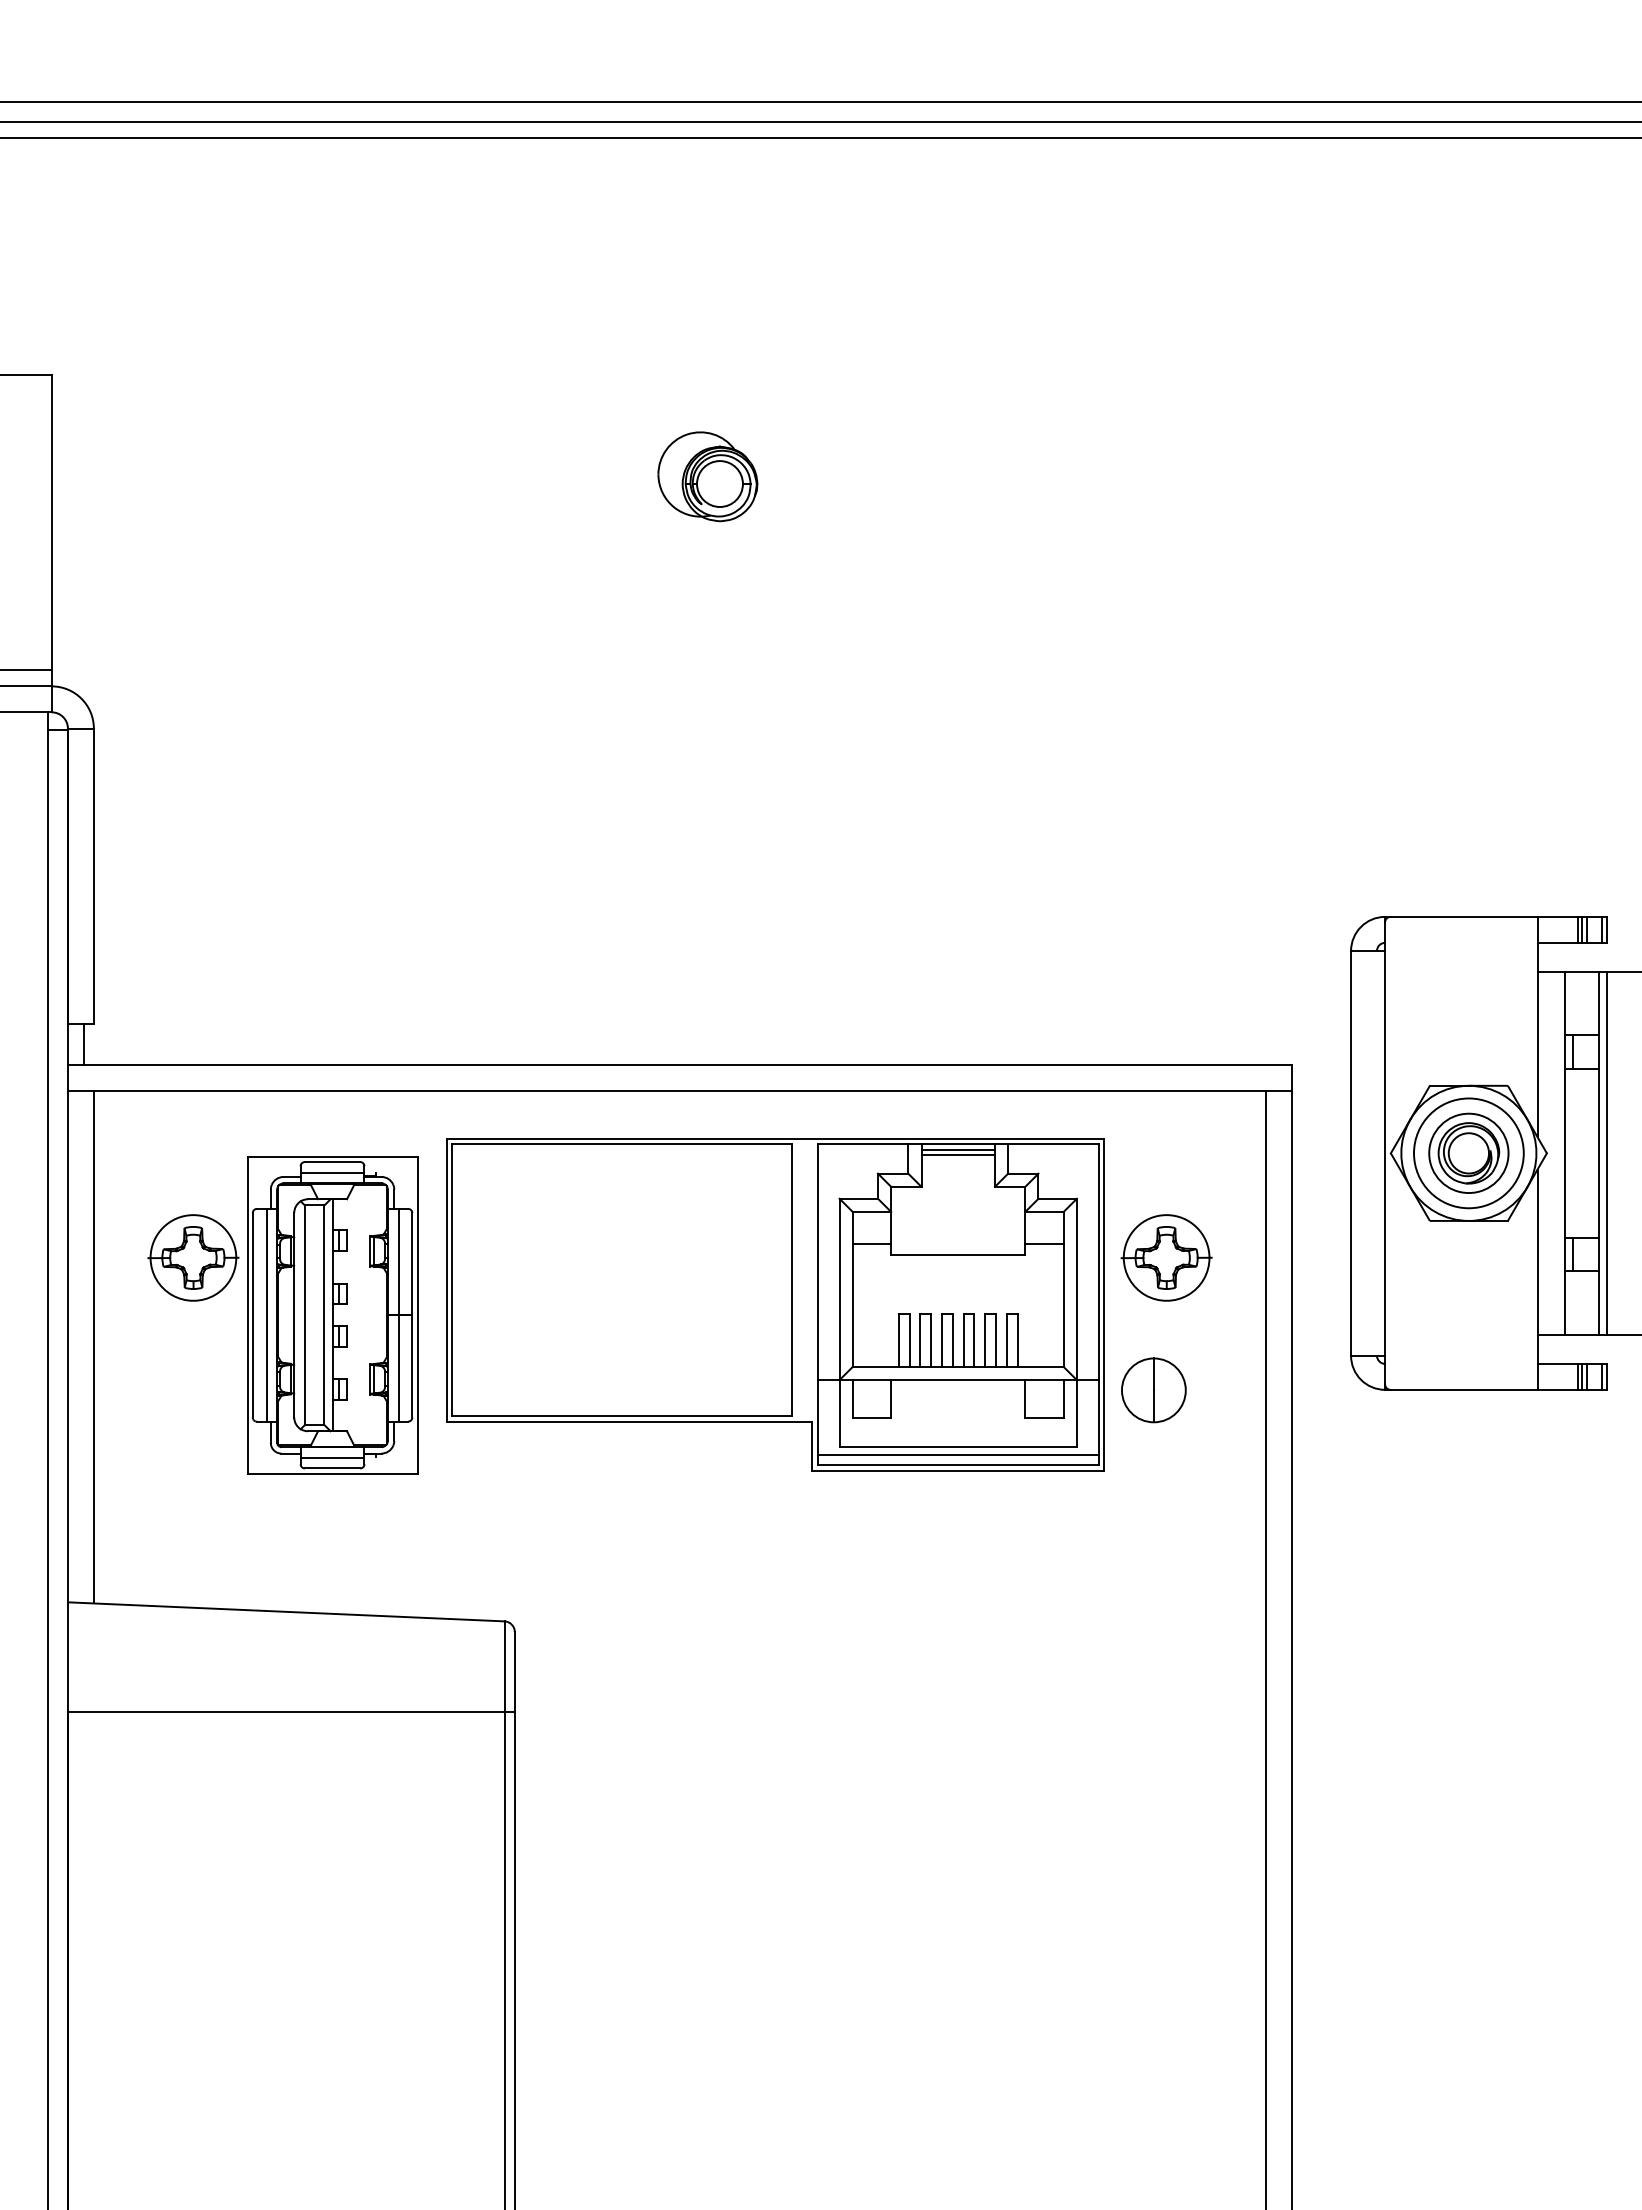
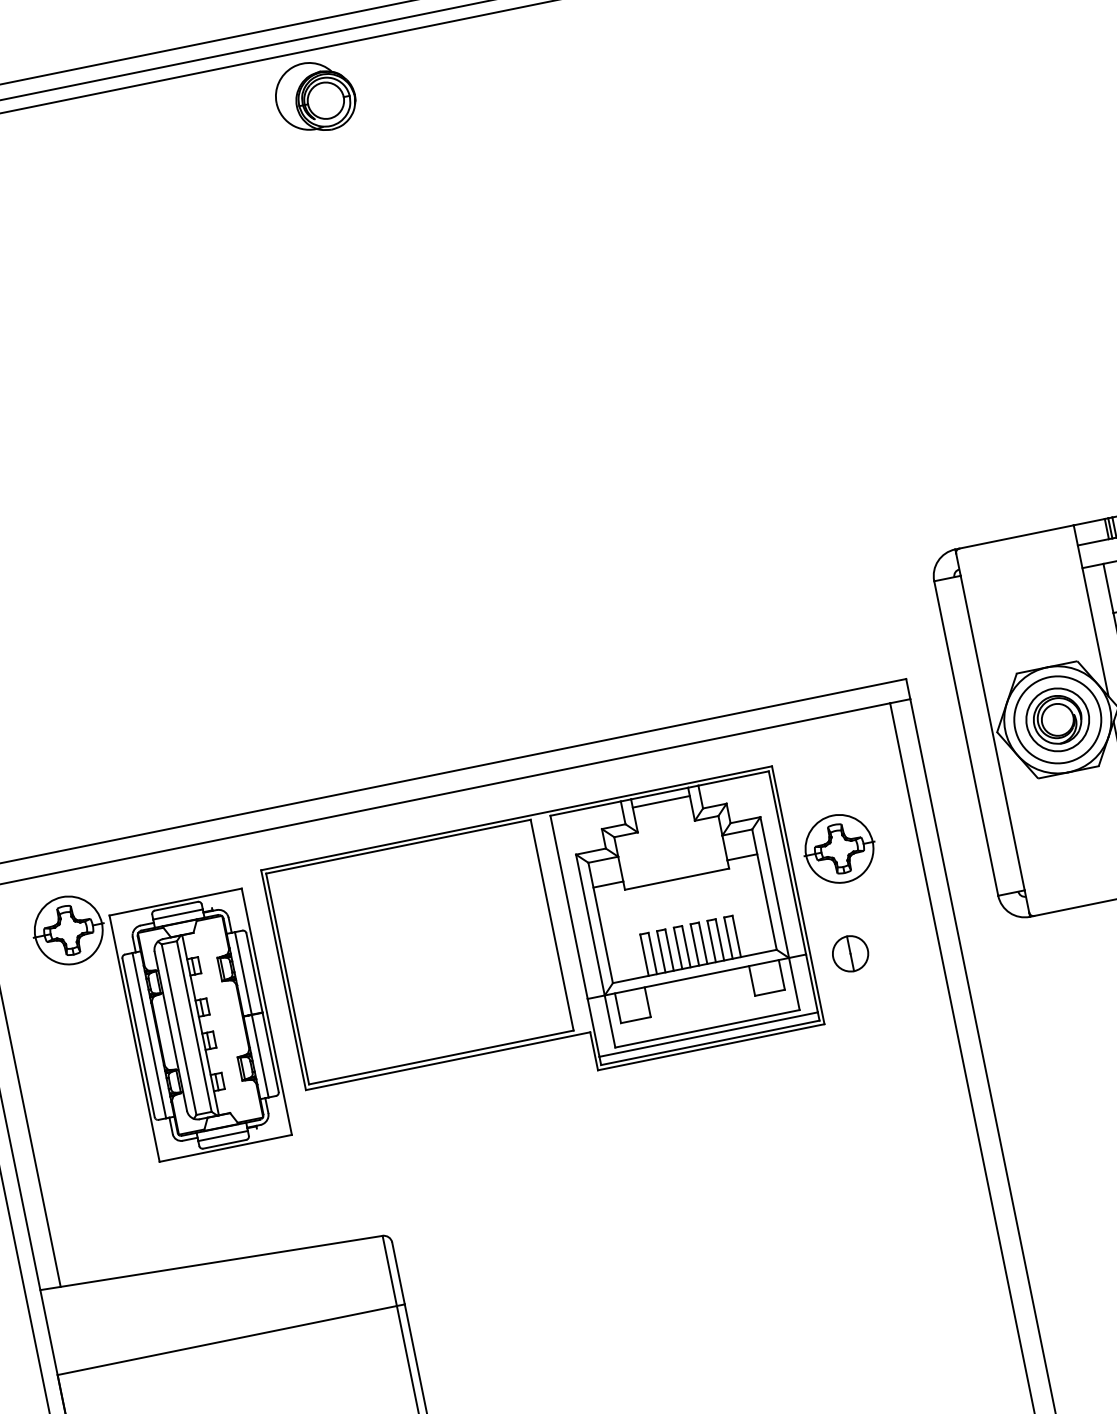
part: (707, 476) -> (315, 96), moved
line: (957, 1150) -> (660, 798), removed
part: (193, 1257) -> (68, 930), moved
part: (1153, 1390) -> (850, 953), size x0.7

